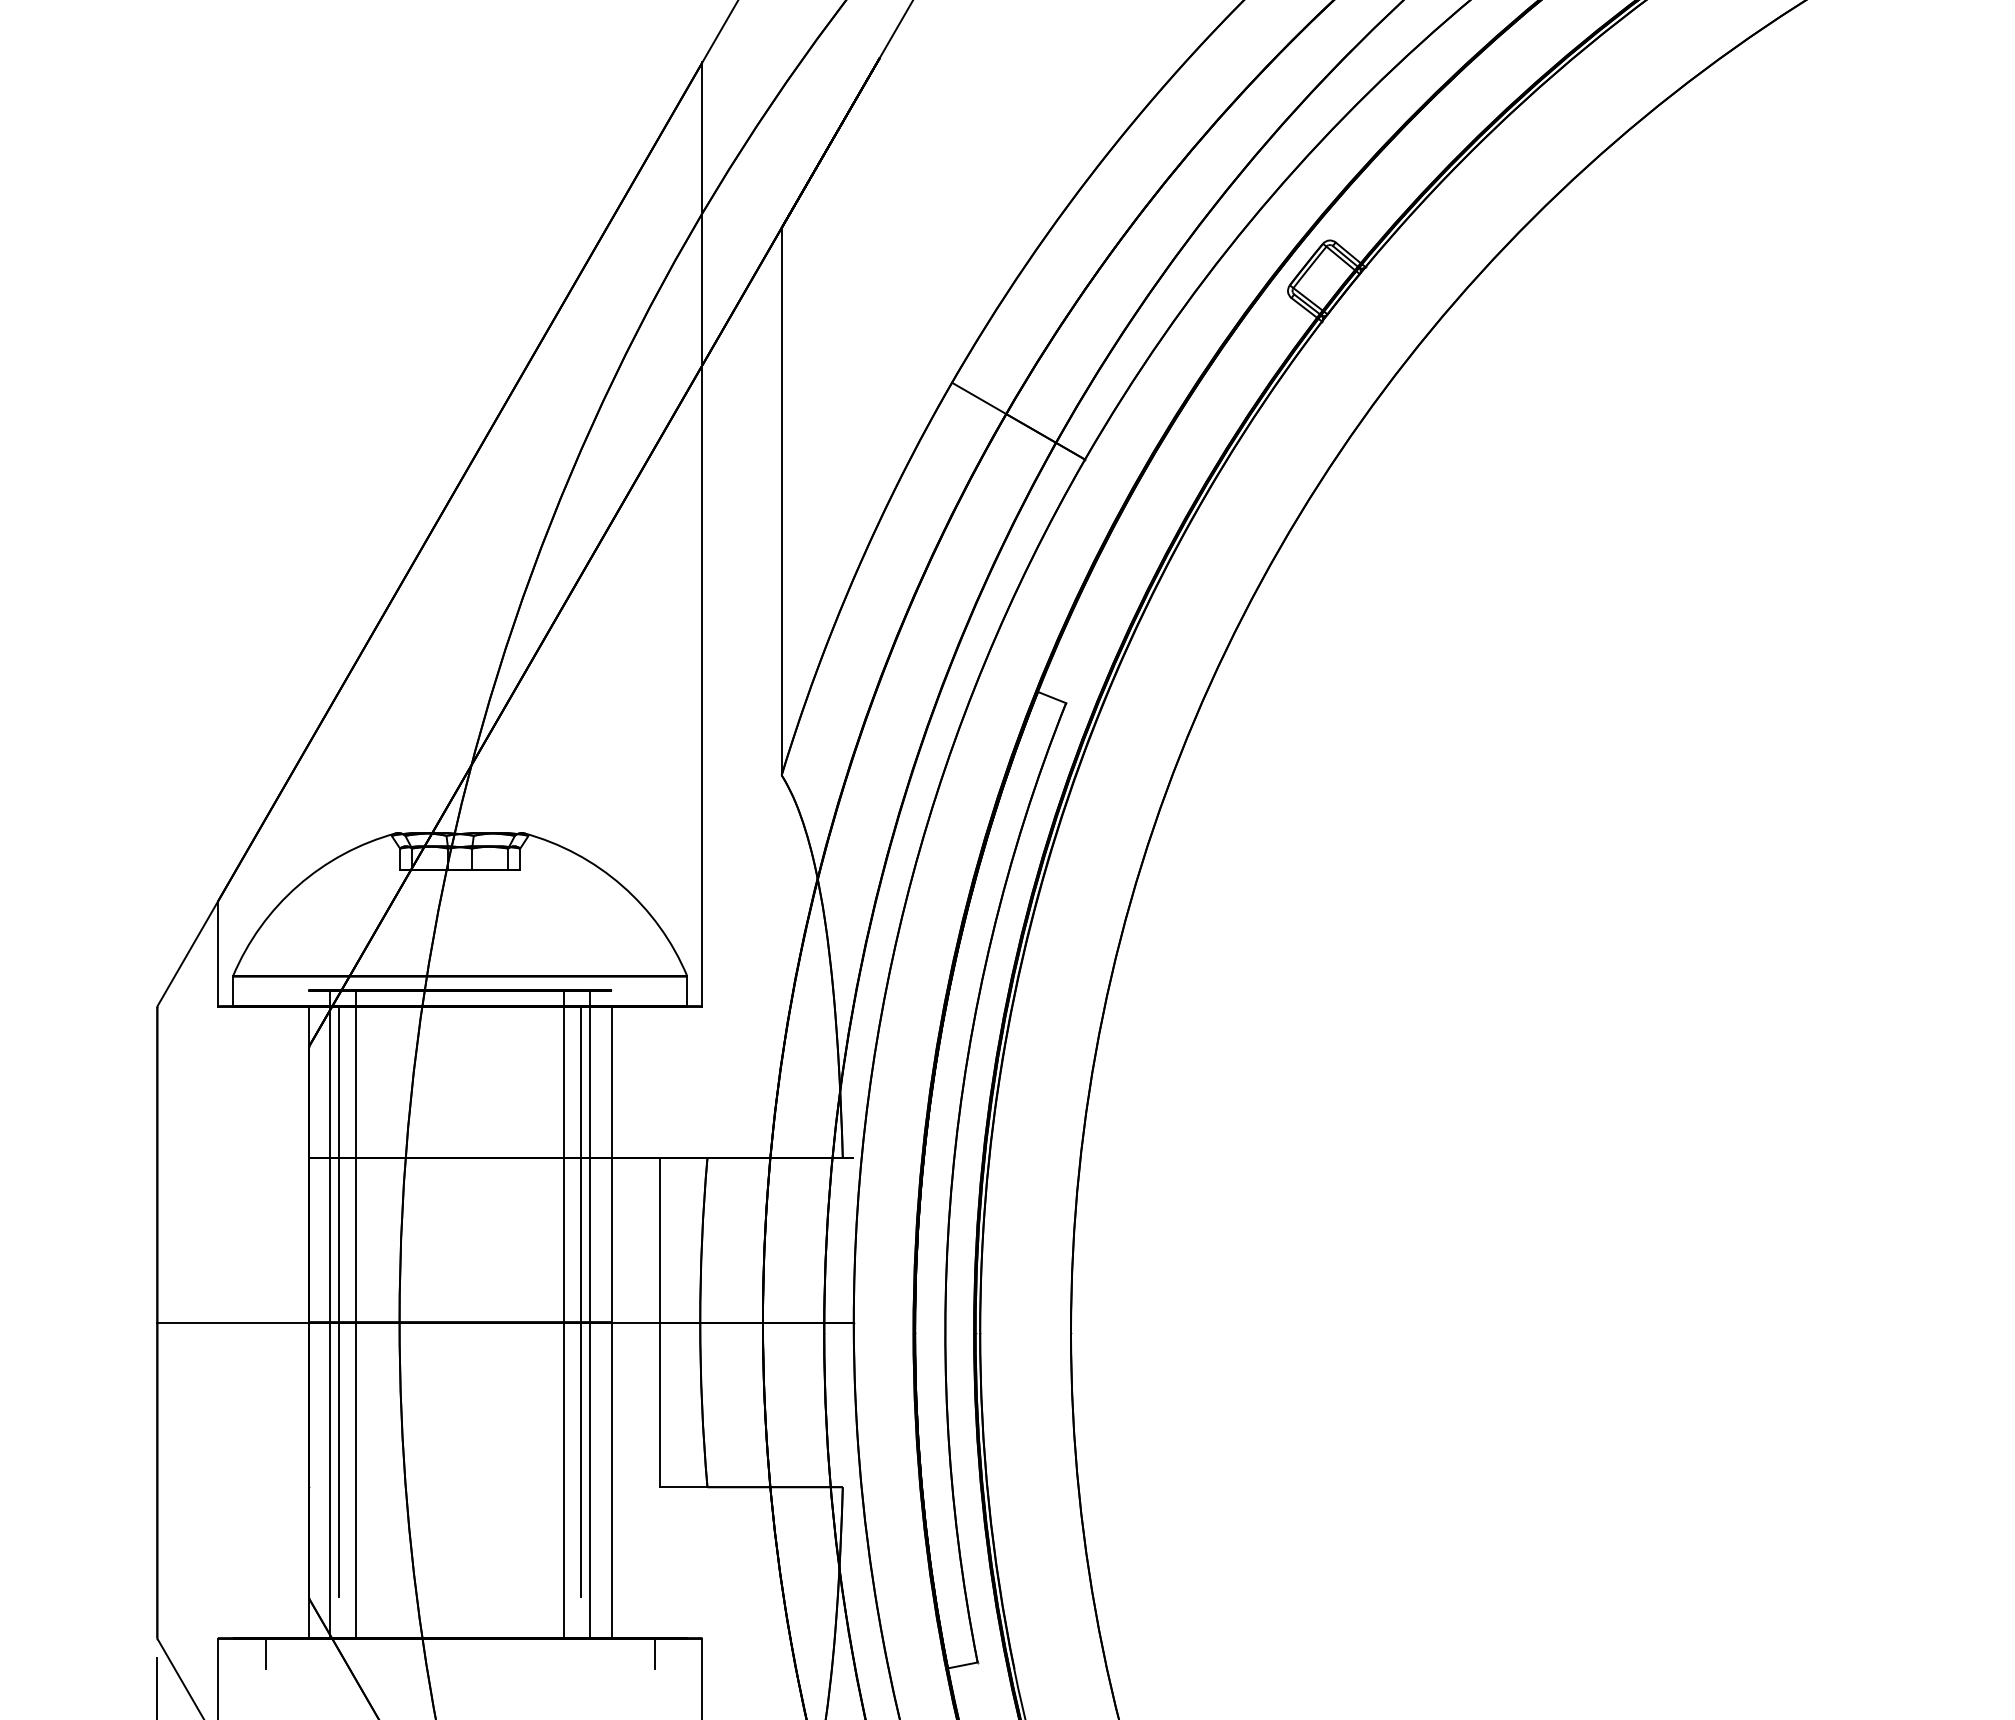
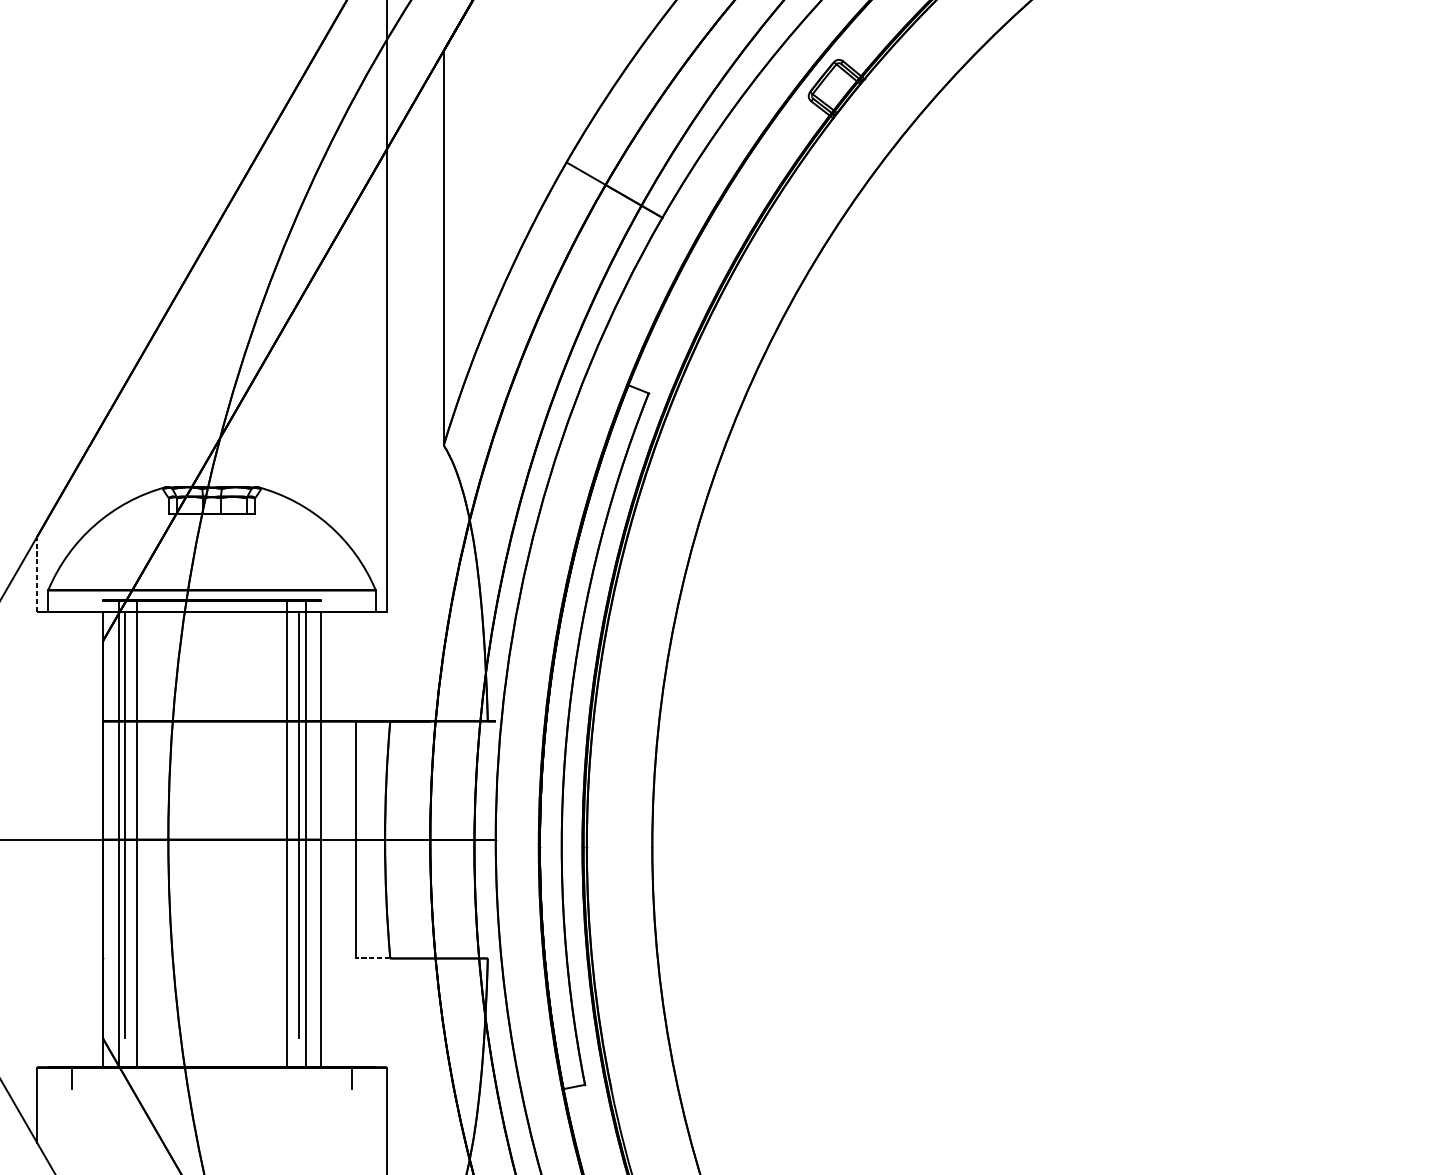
line: (217, 953) -> (37, 573), solid -> dashed
line: (683, 1487) -> (373, 958), solid -> dashed

